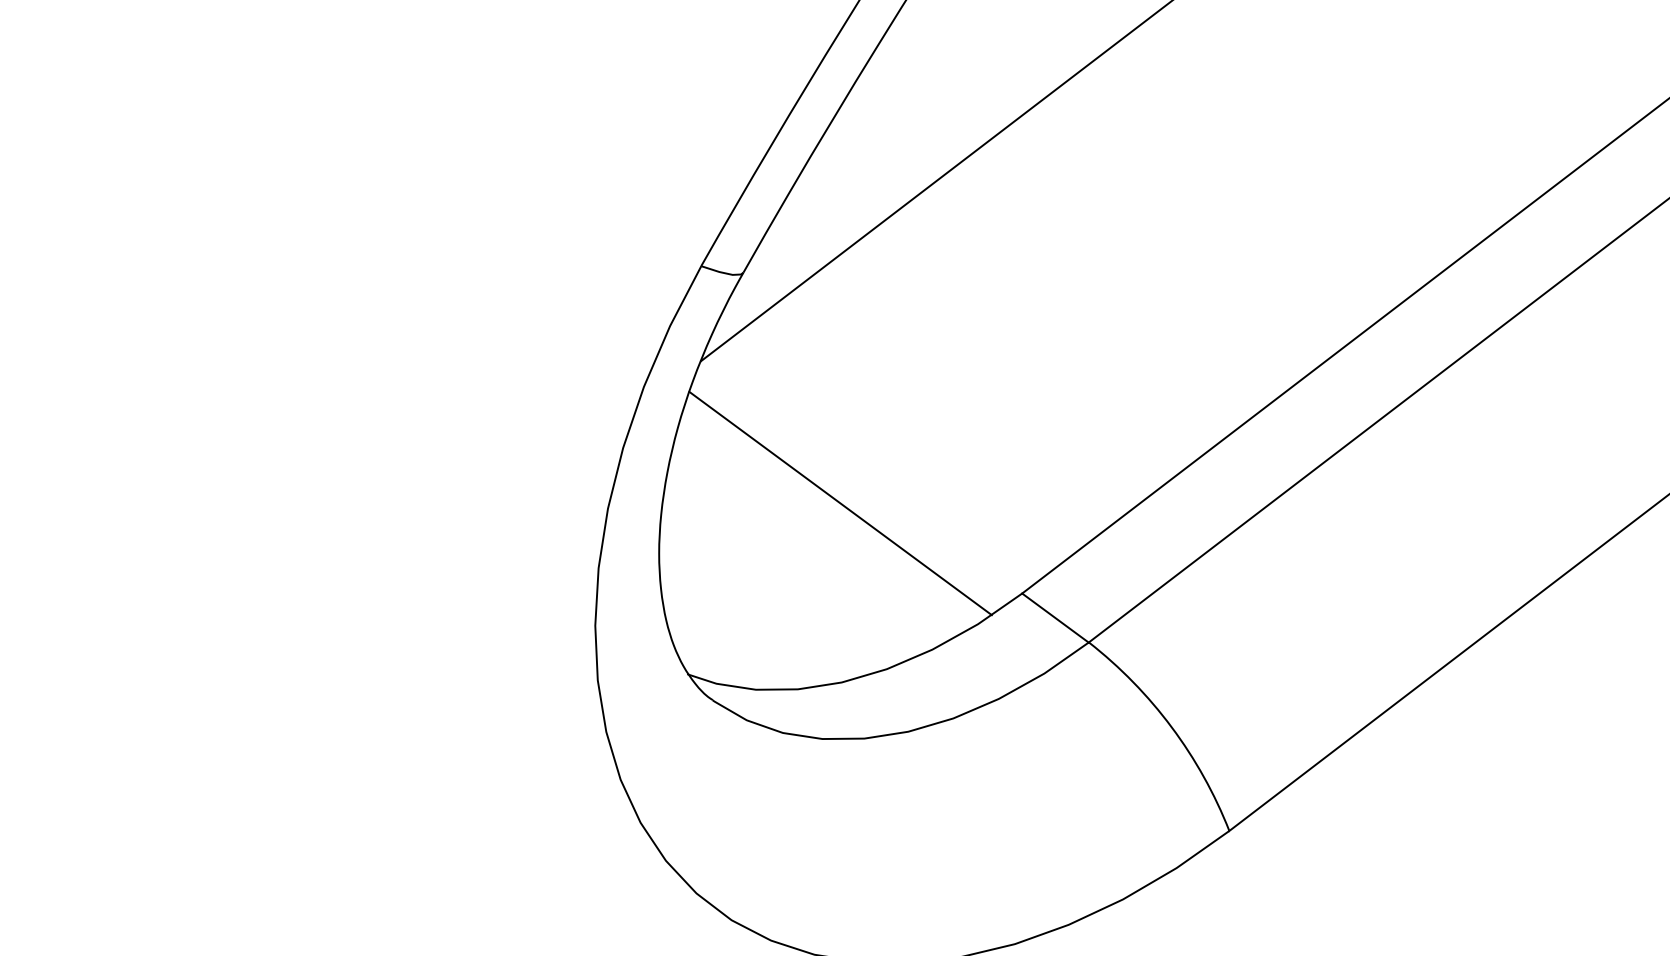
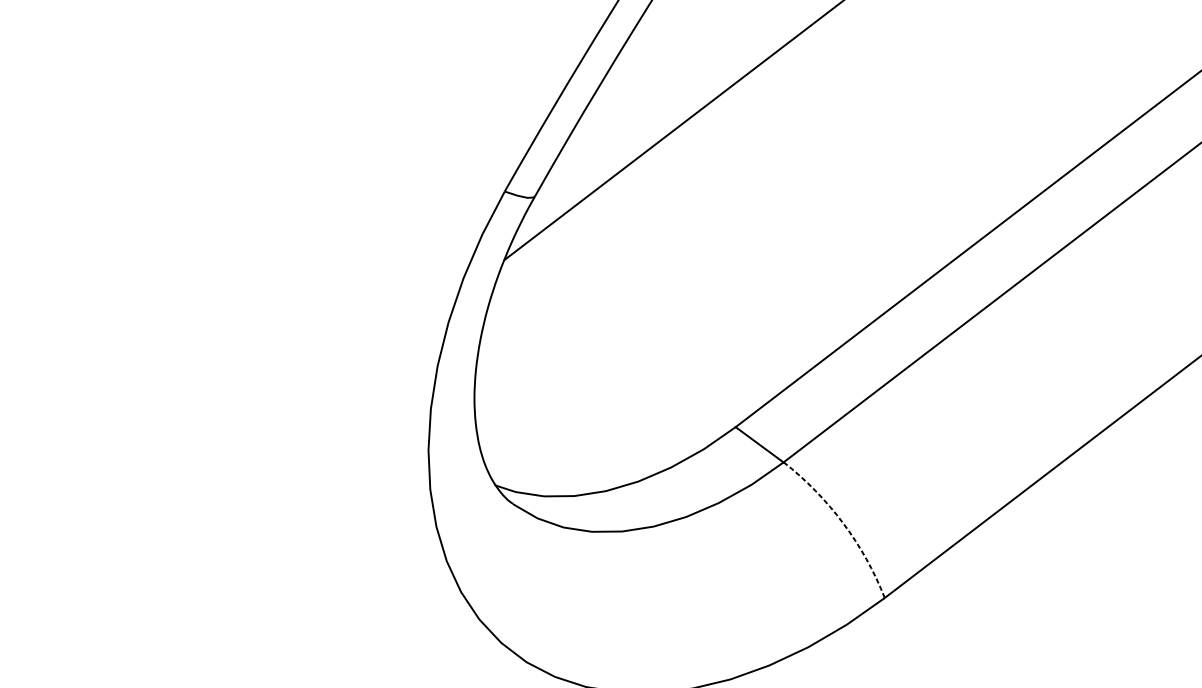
line: (840, 503) -> (604, 362), removed
arc: (1171, 727) -> (843, 523), solid -> dashed

